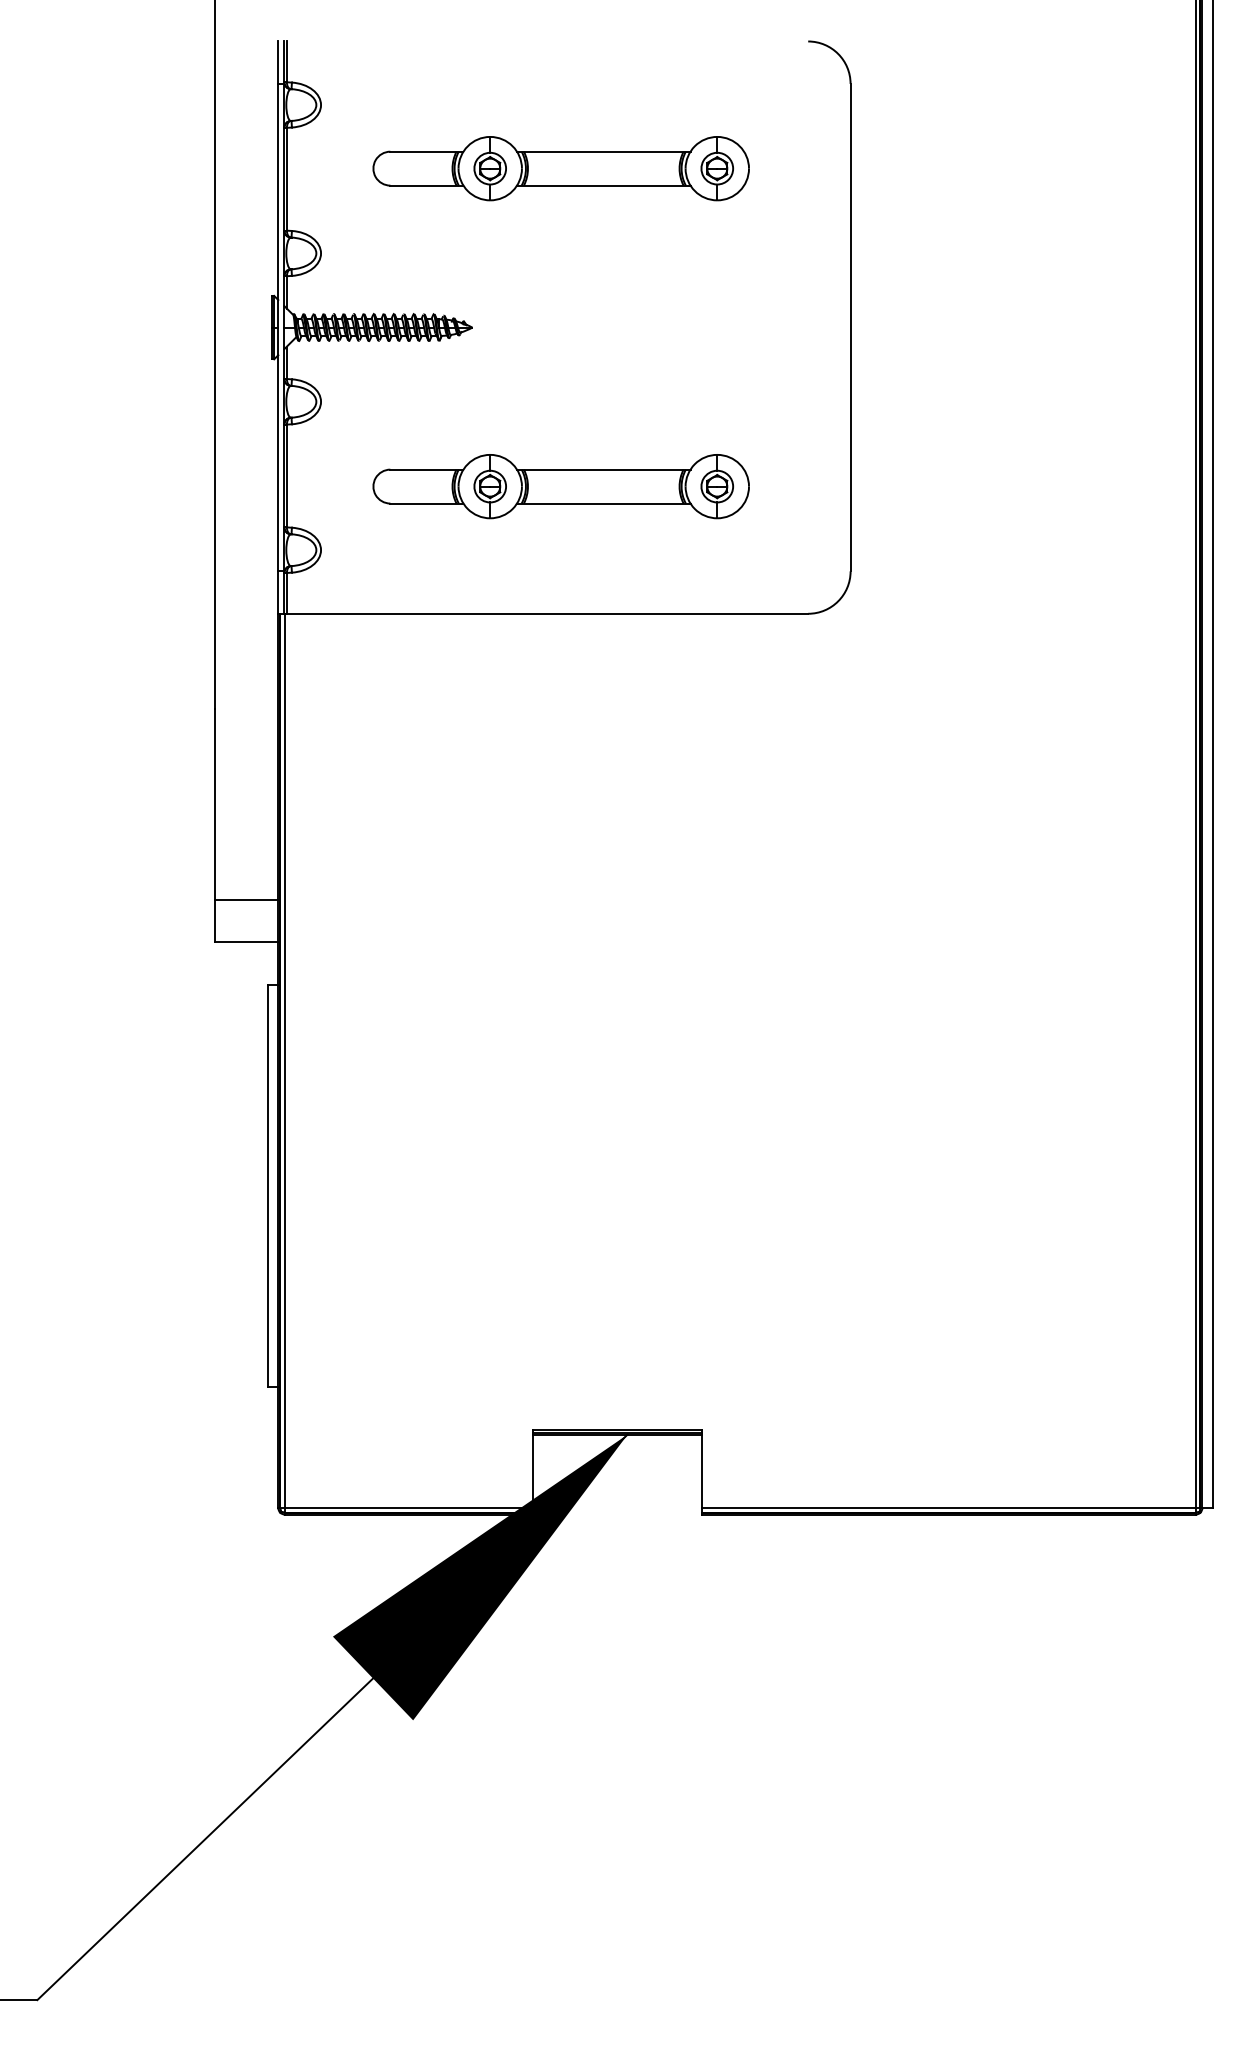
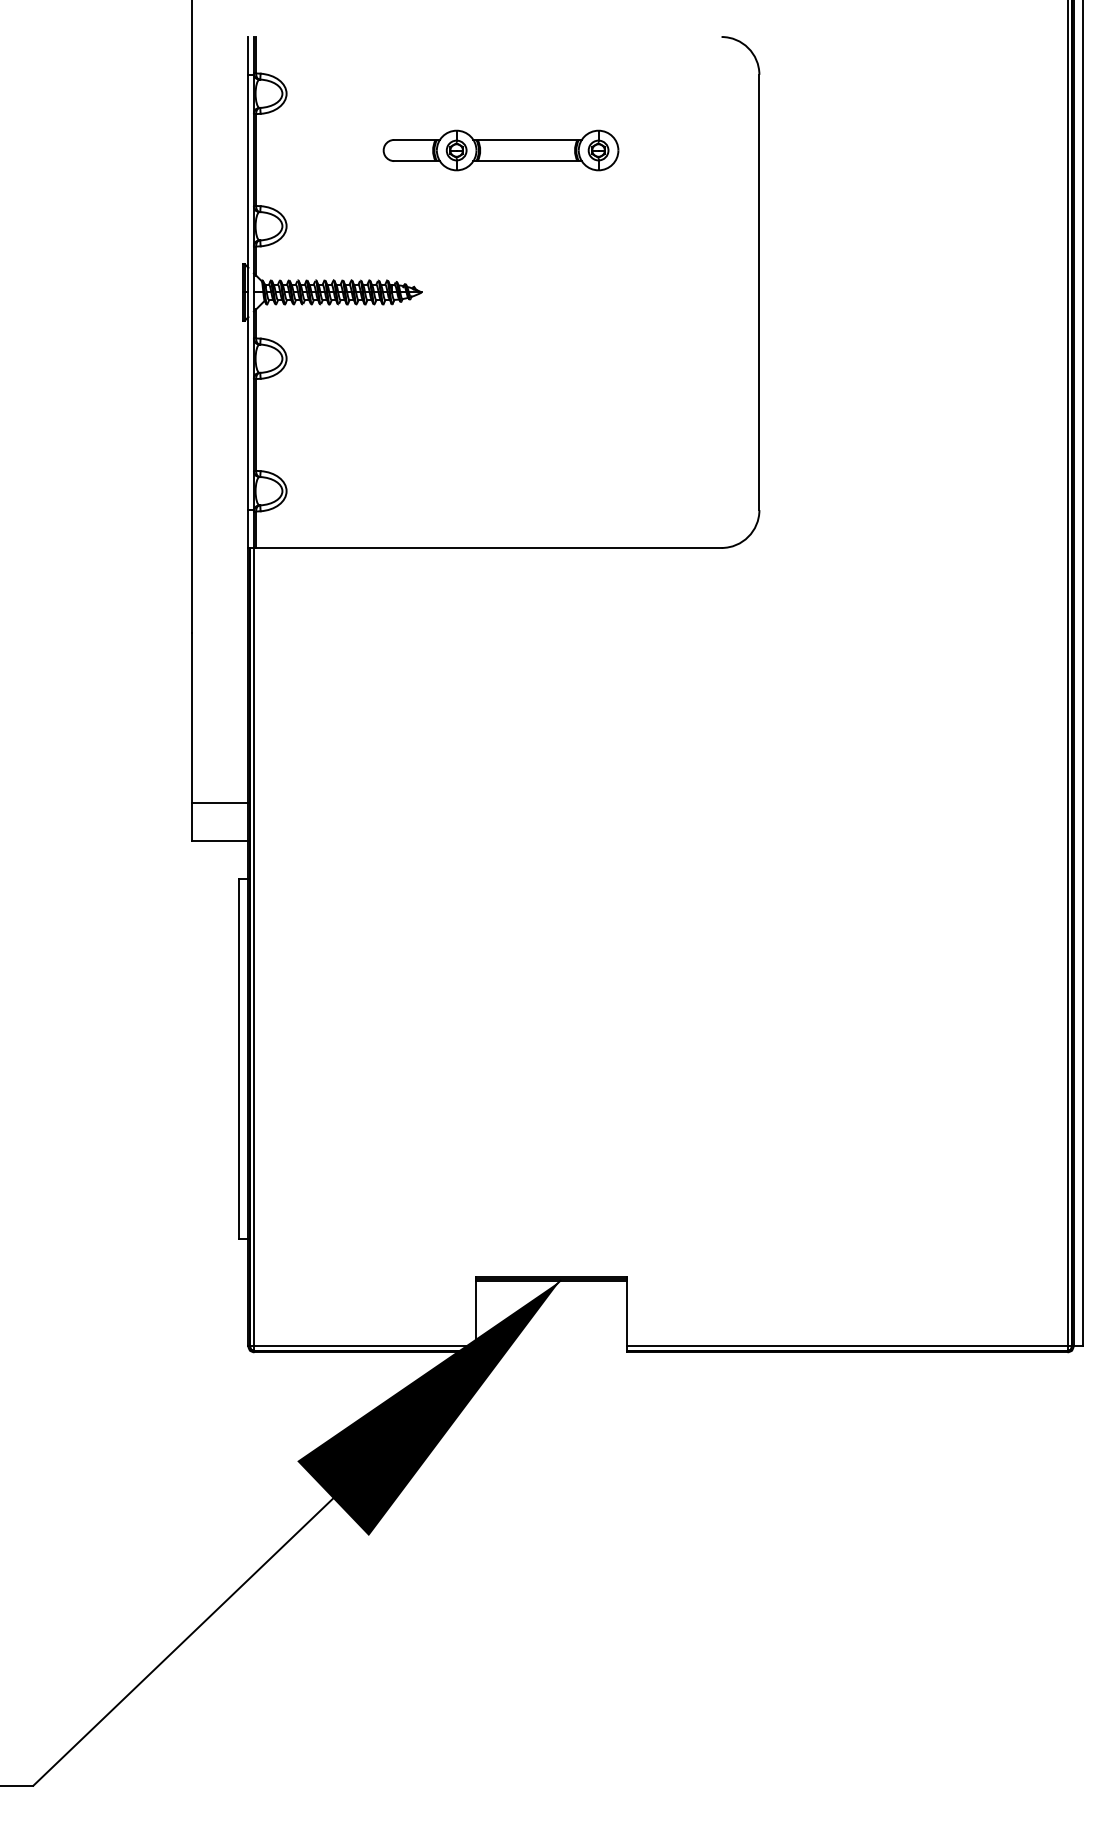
part: (560, 168) -> (500, 150), size x0.7
part: (560, 486) -> (500, 434), removed

